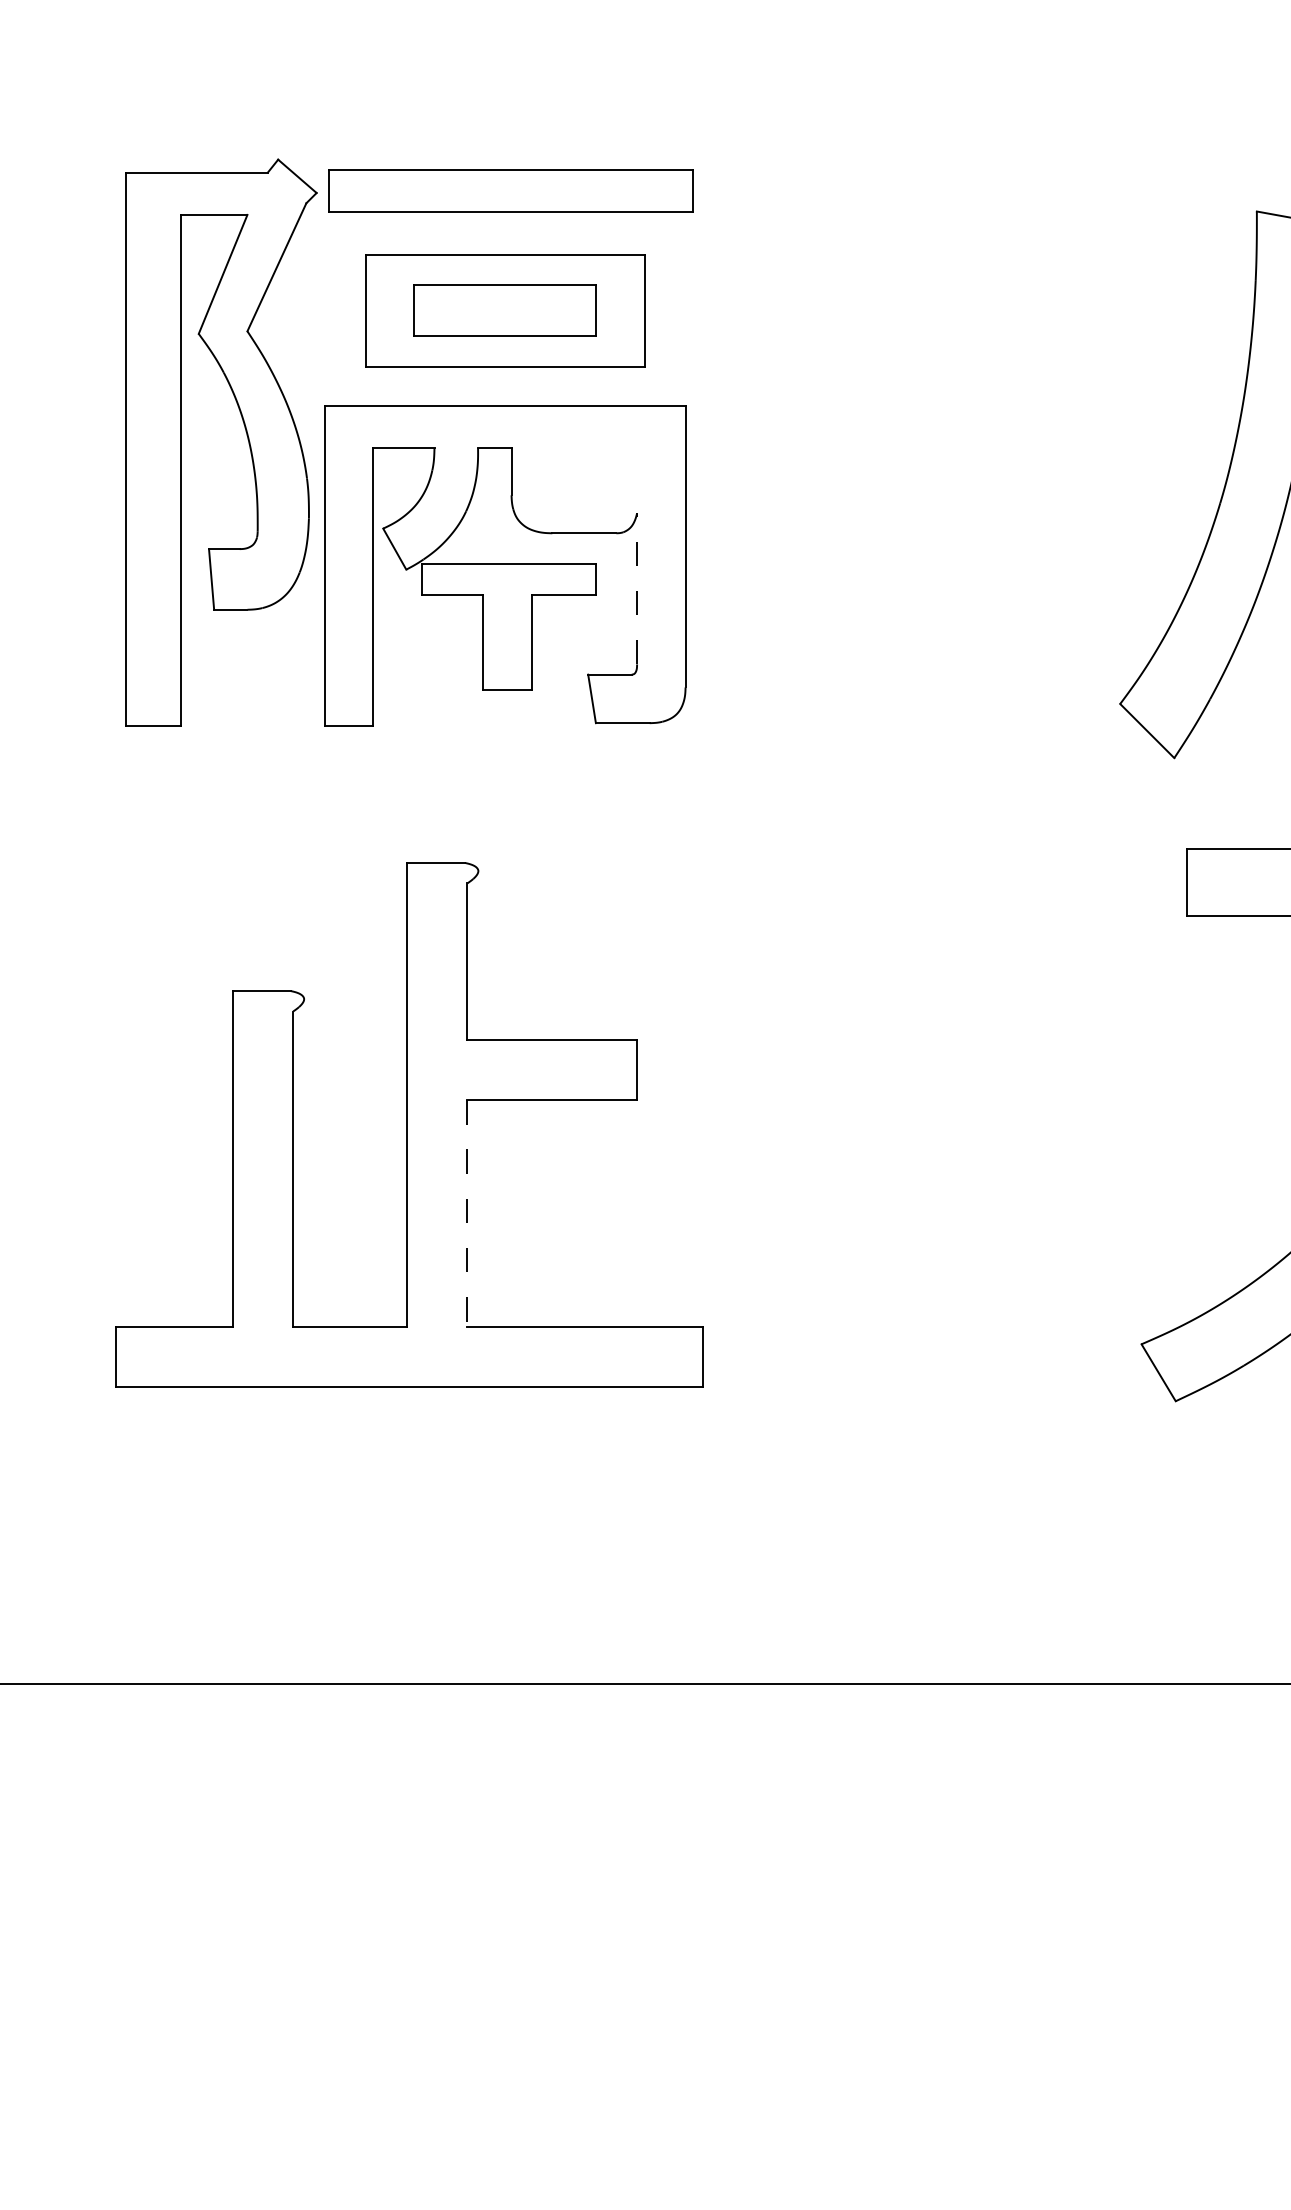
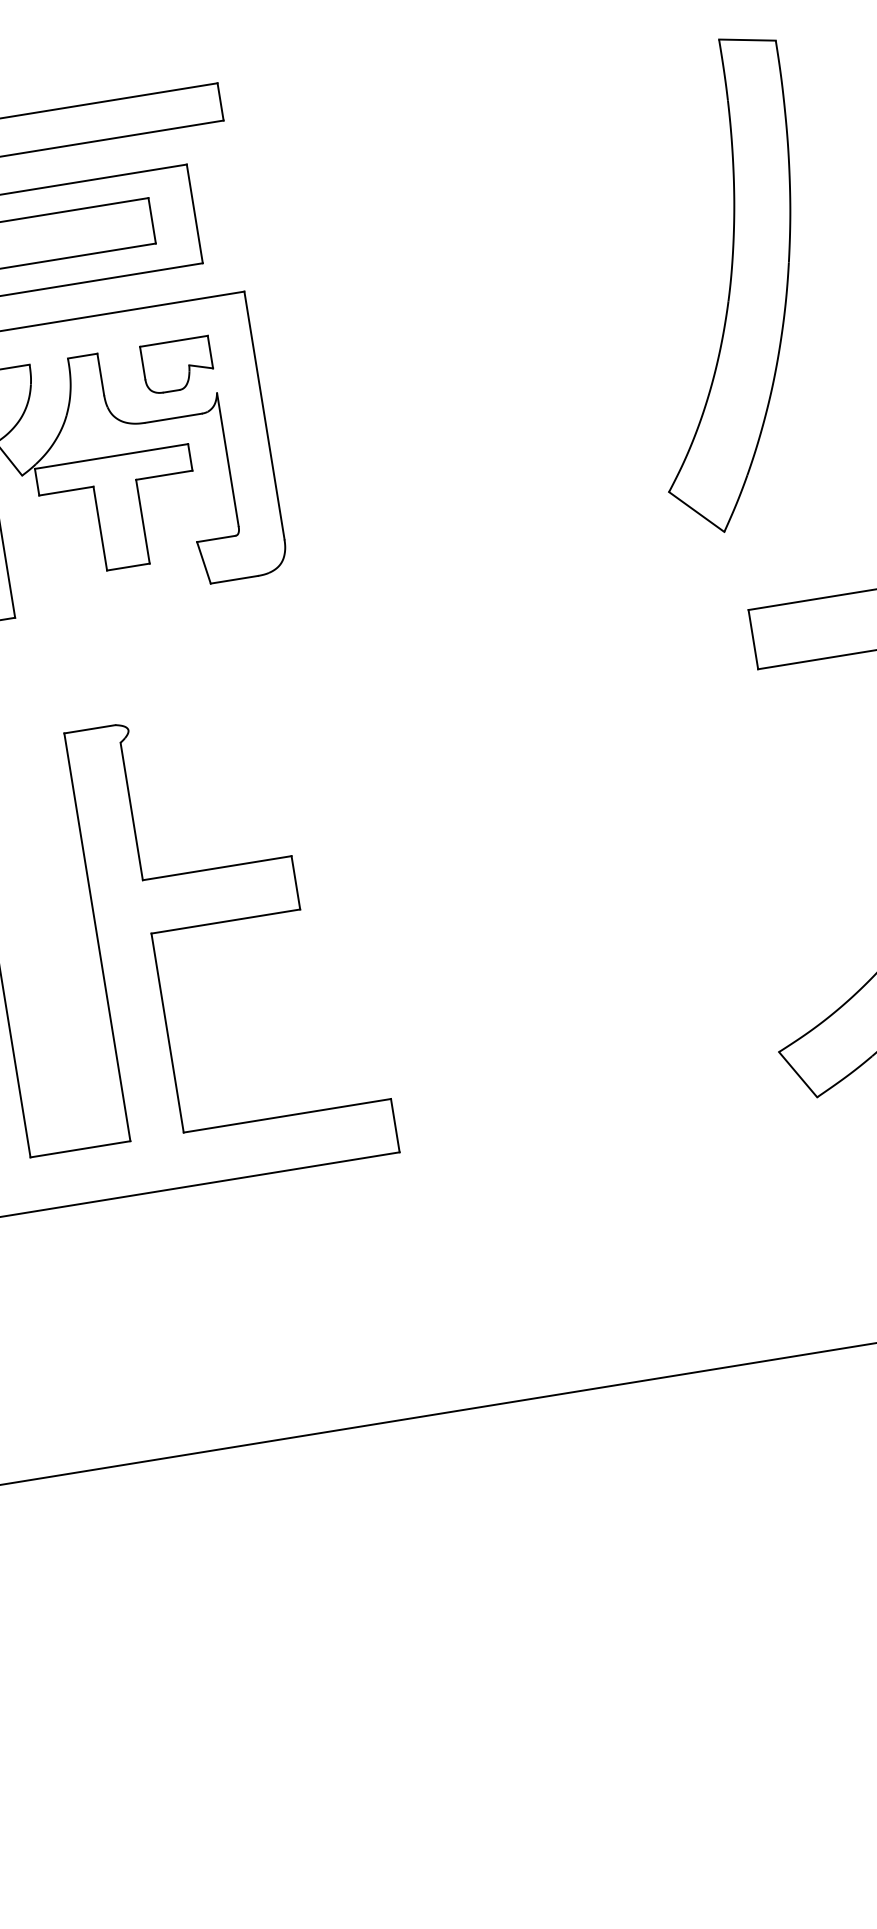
part: (598, 475) -> (177, 365), added
line: (637, 588) -> (228, 459), dashed -> solid
line: (467, 1213) -> (167, 1033), dashed -> solid

